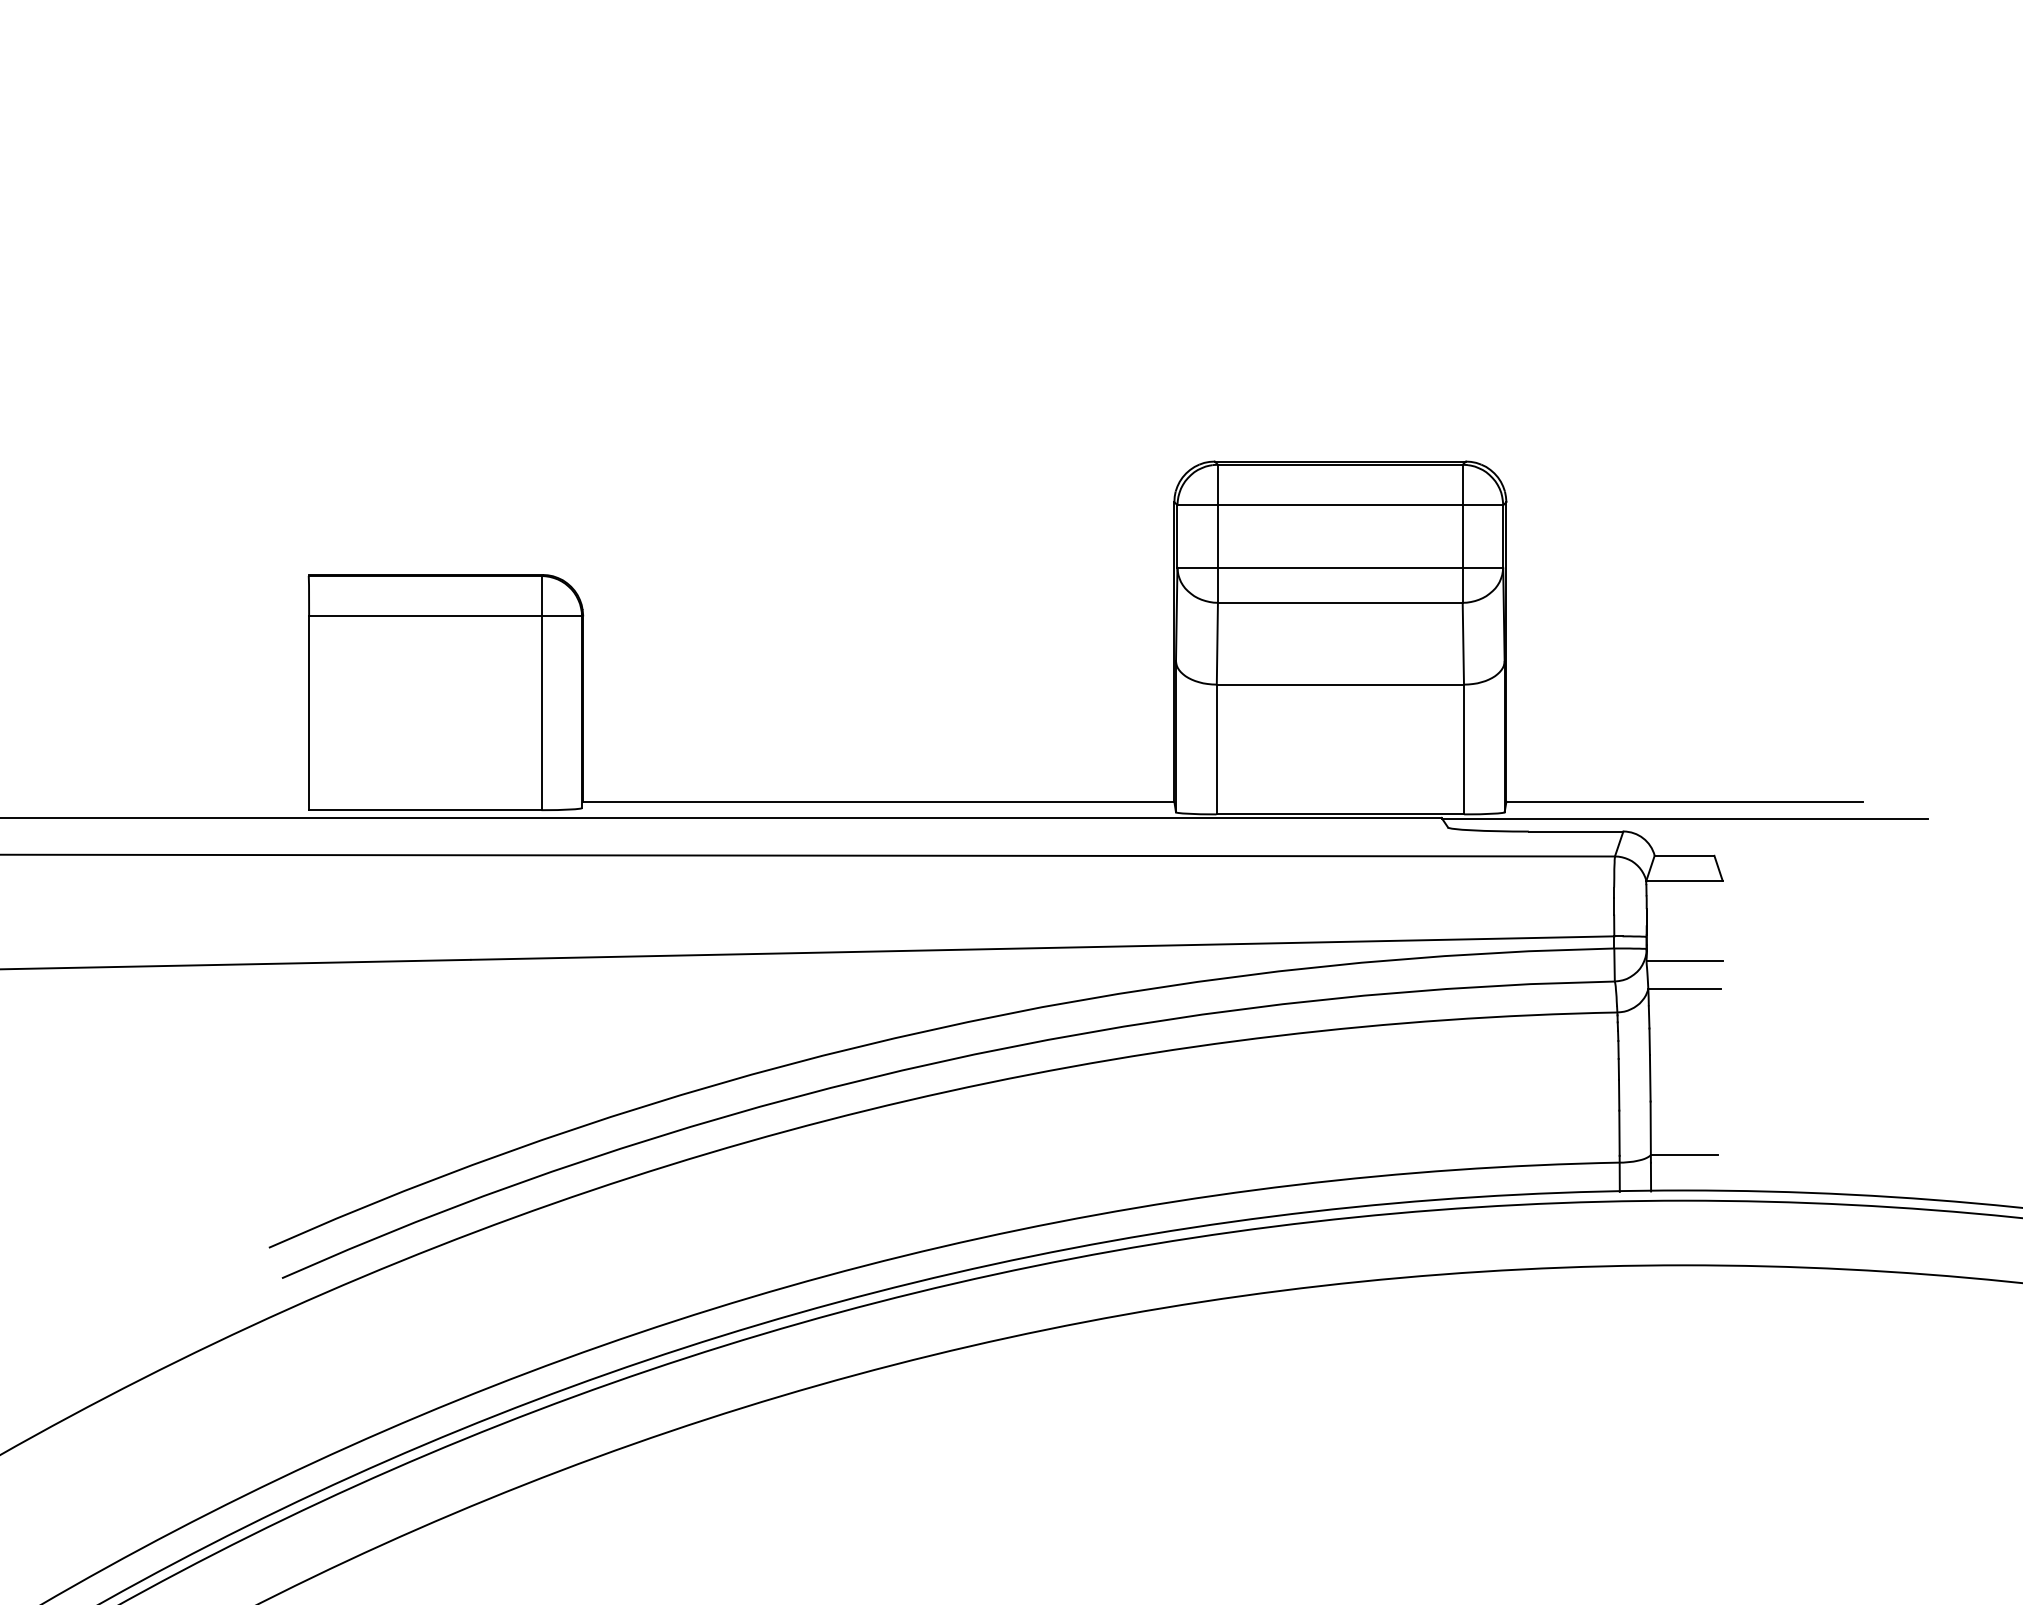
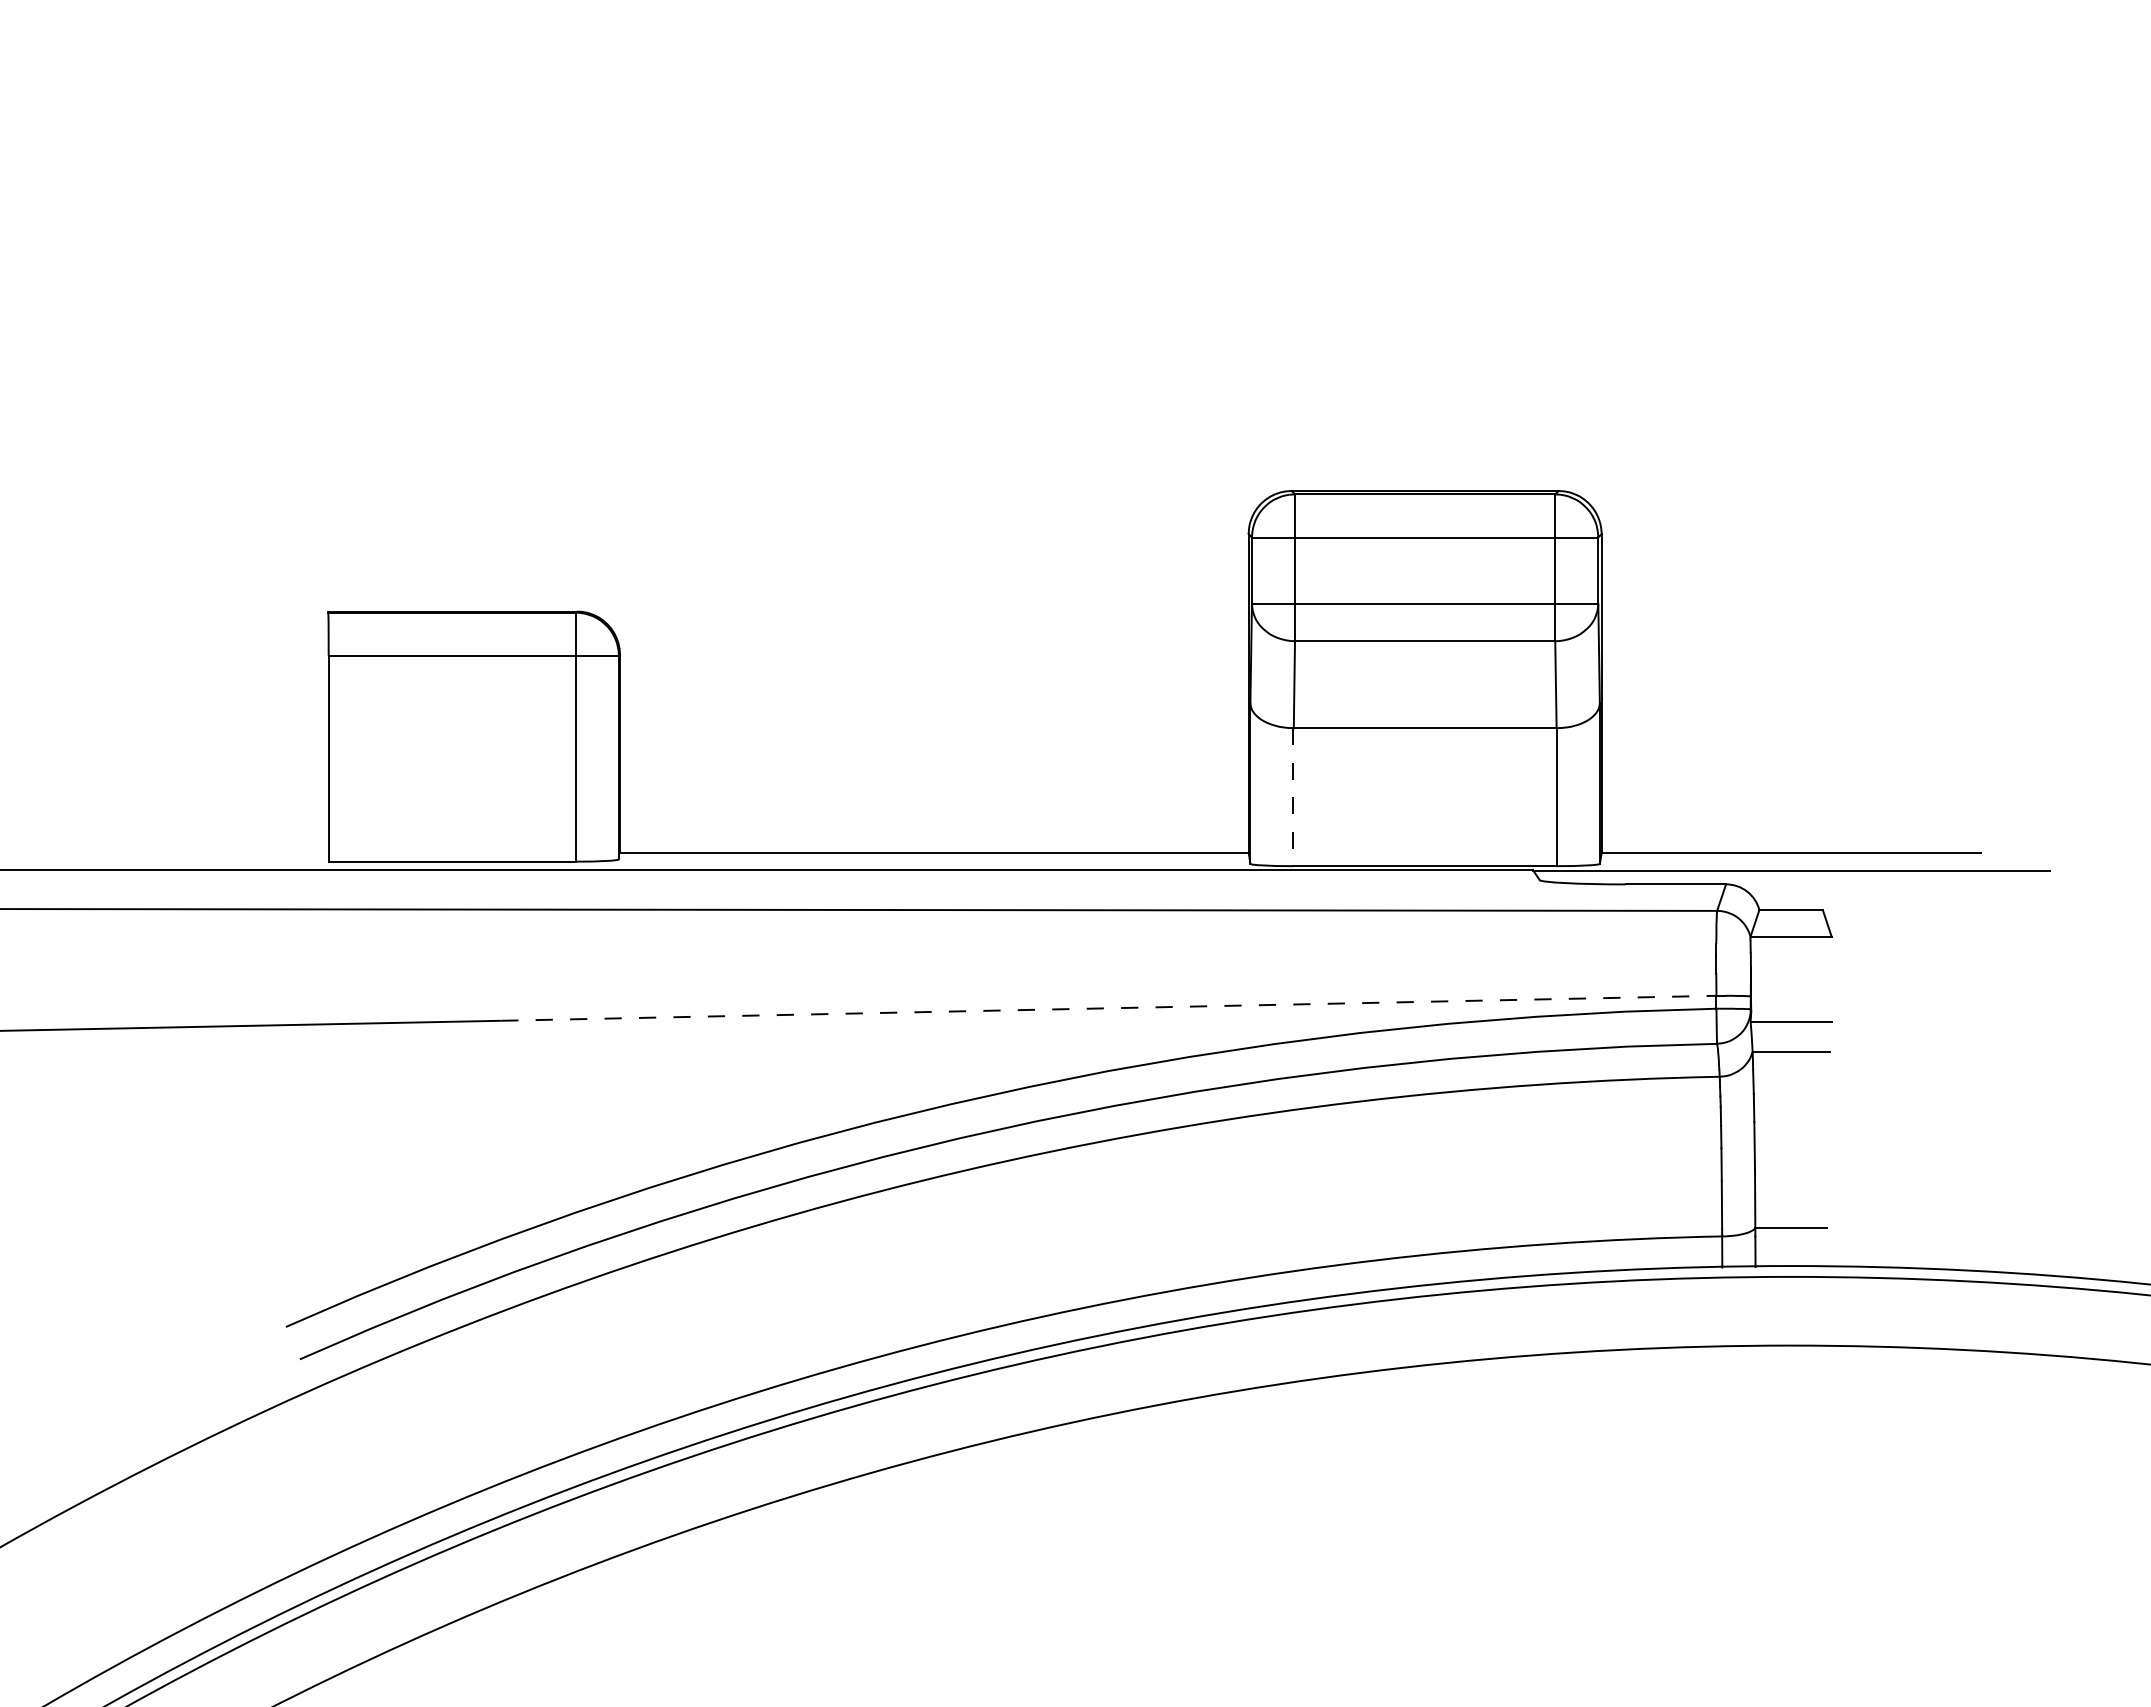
line: (1216, 749) -> (1293, 797), solid -> dashed
line: (1042, 948) -> (1108, 1008), solid -> dashed

